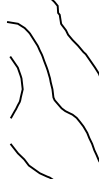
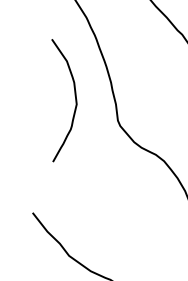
curve: (21, 87) -> (74, 100), moved

